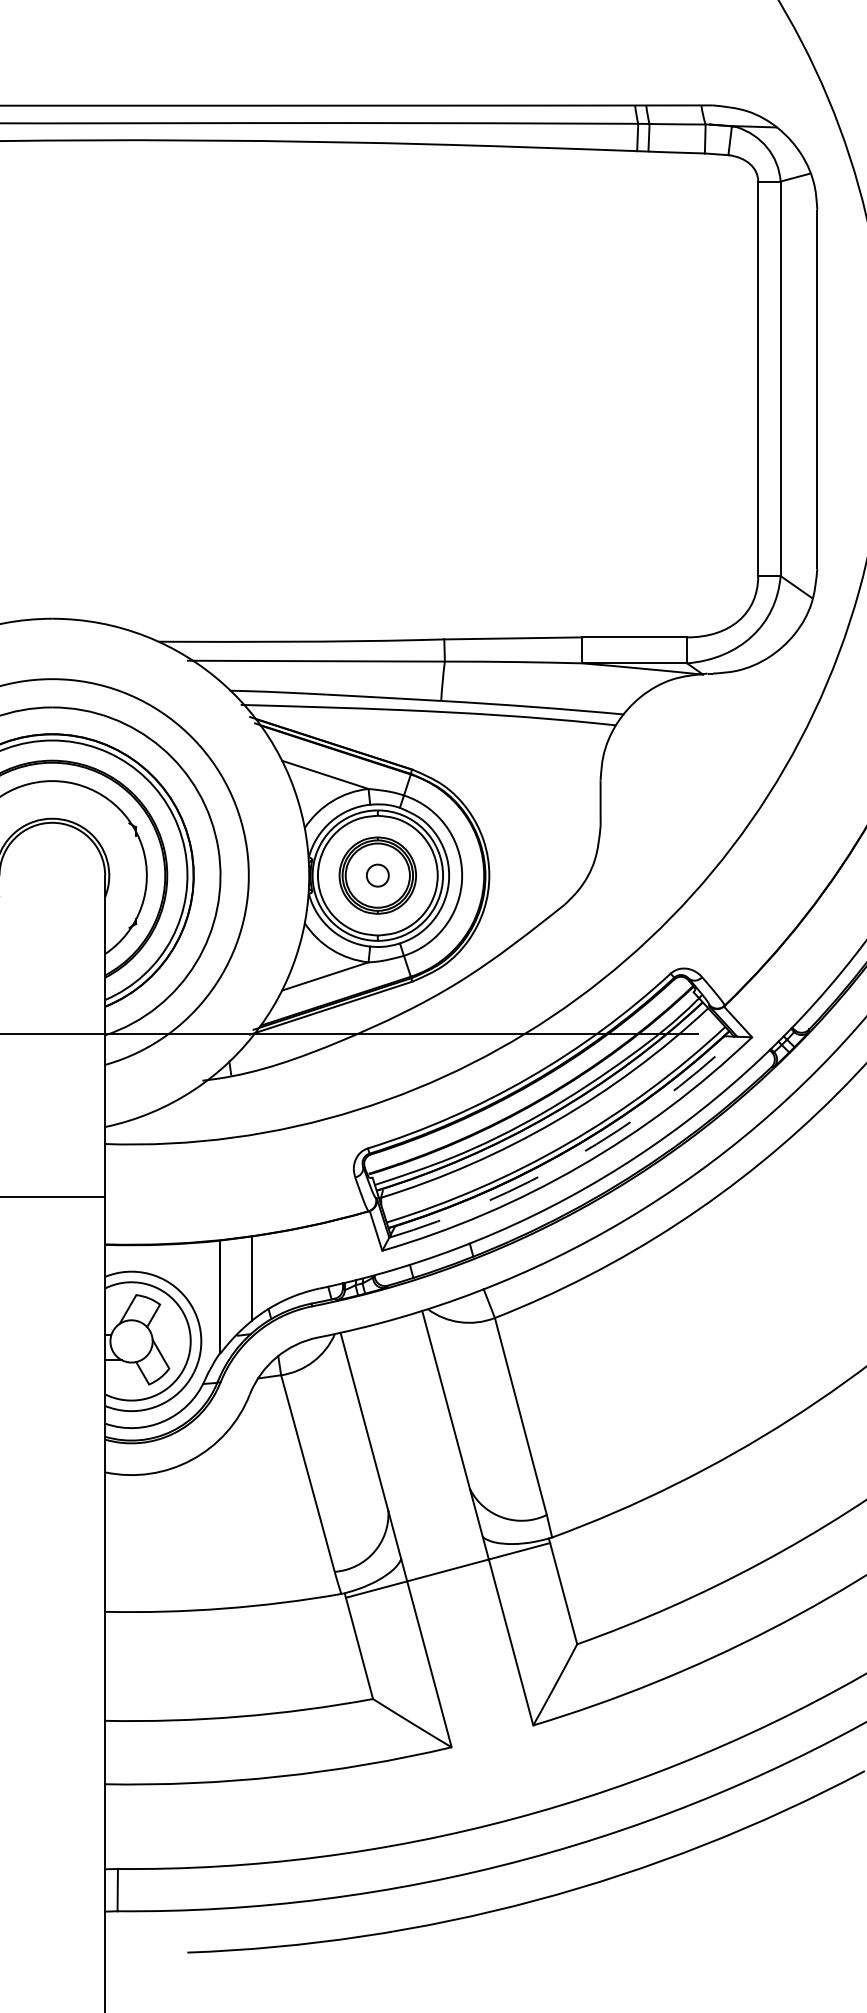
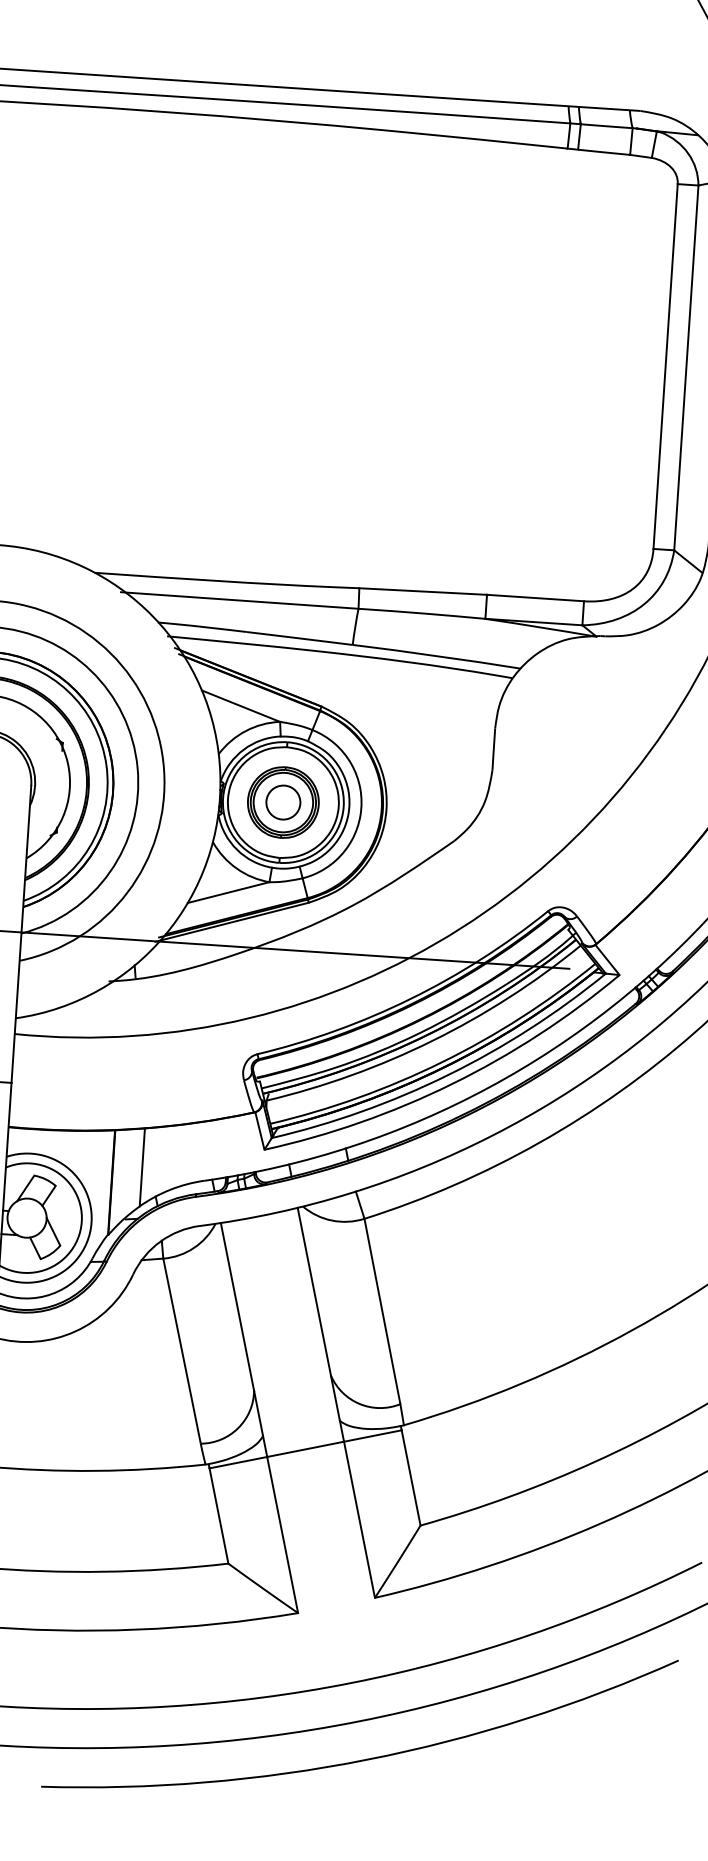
circle: (377, 875) -> (283, 802), size x1.67
arc: (574, 1157) -> (447, 1075), dashed -> solid

